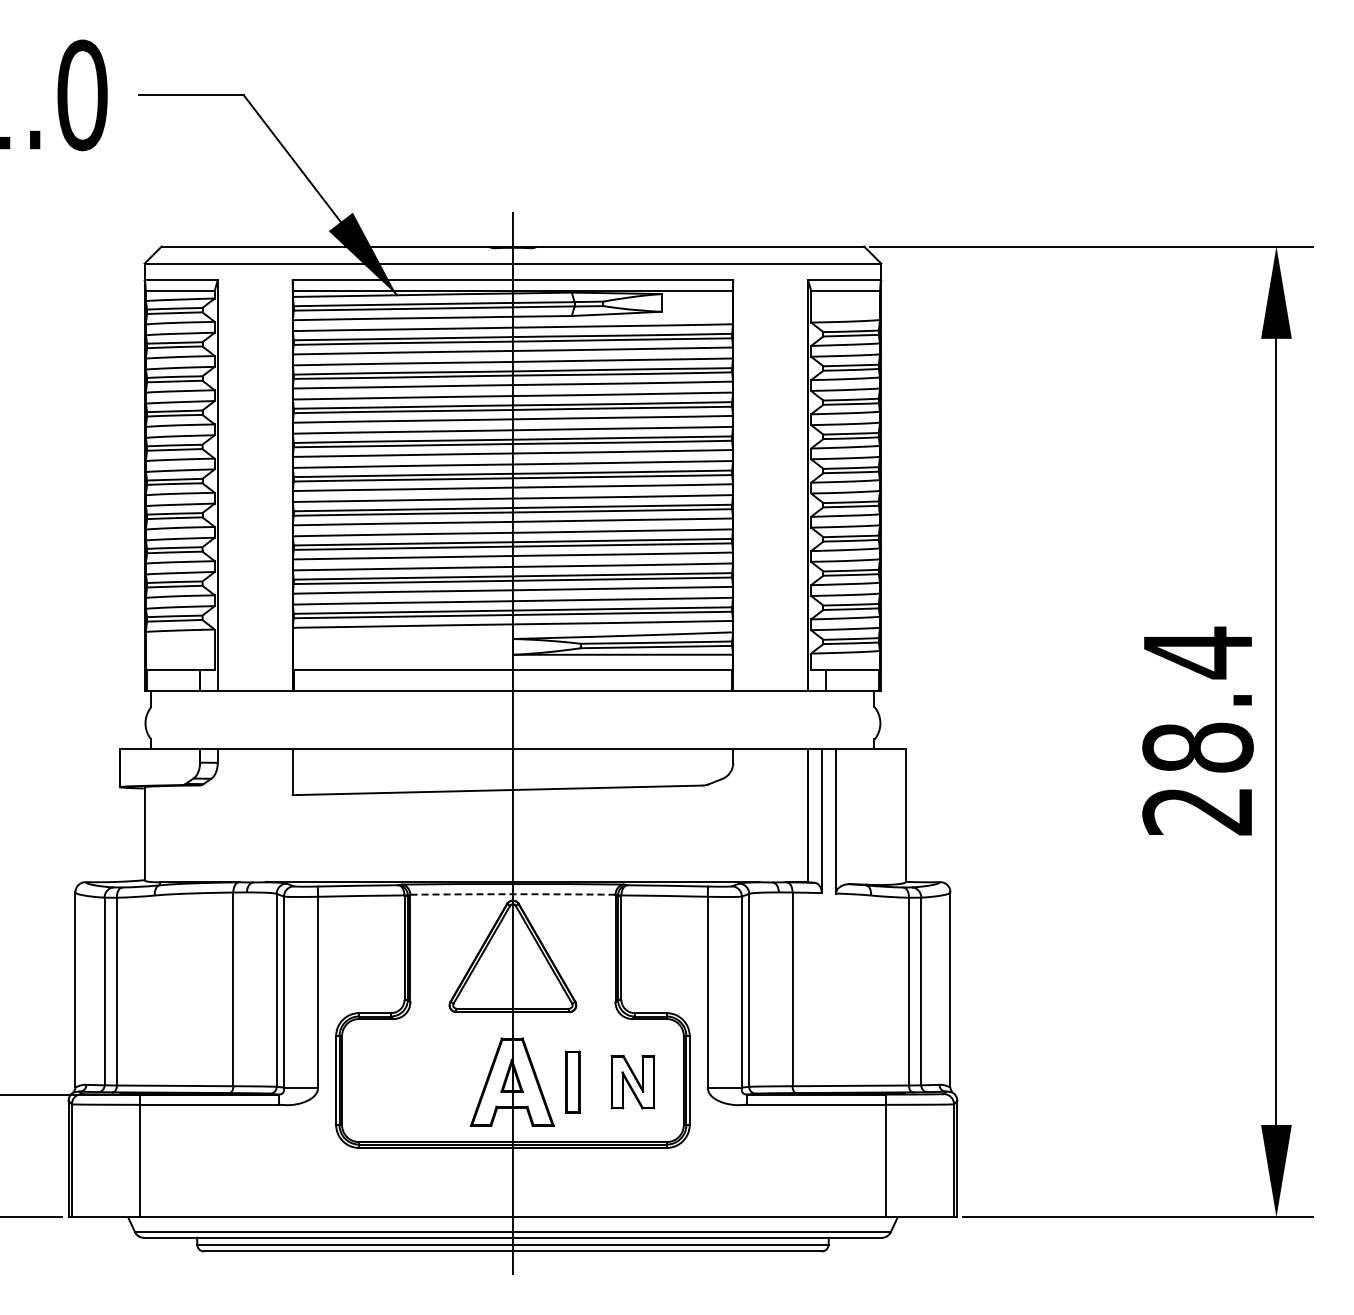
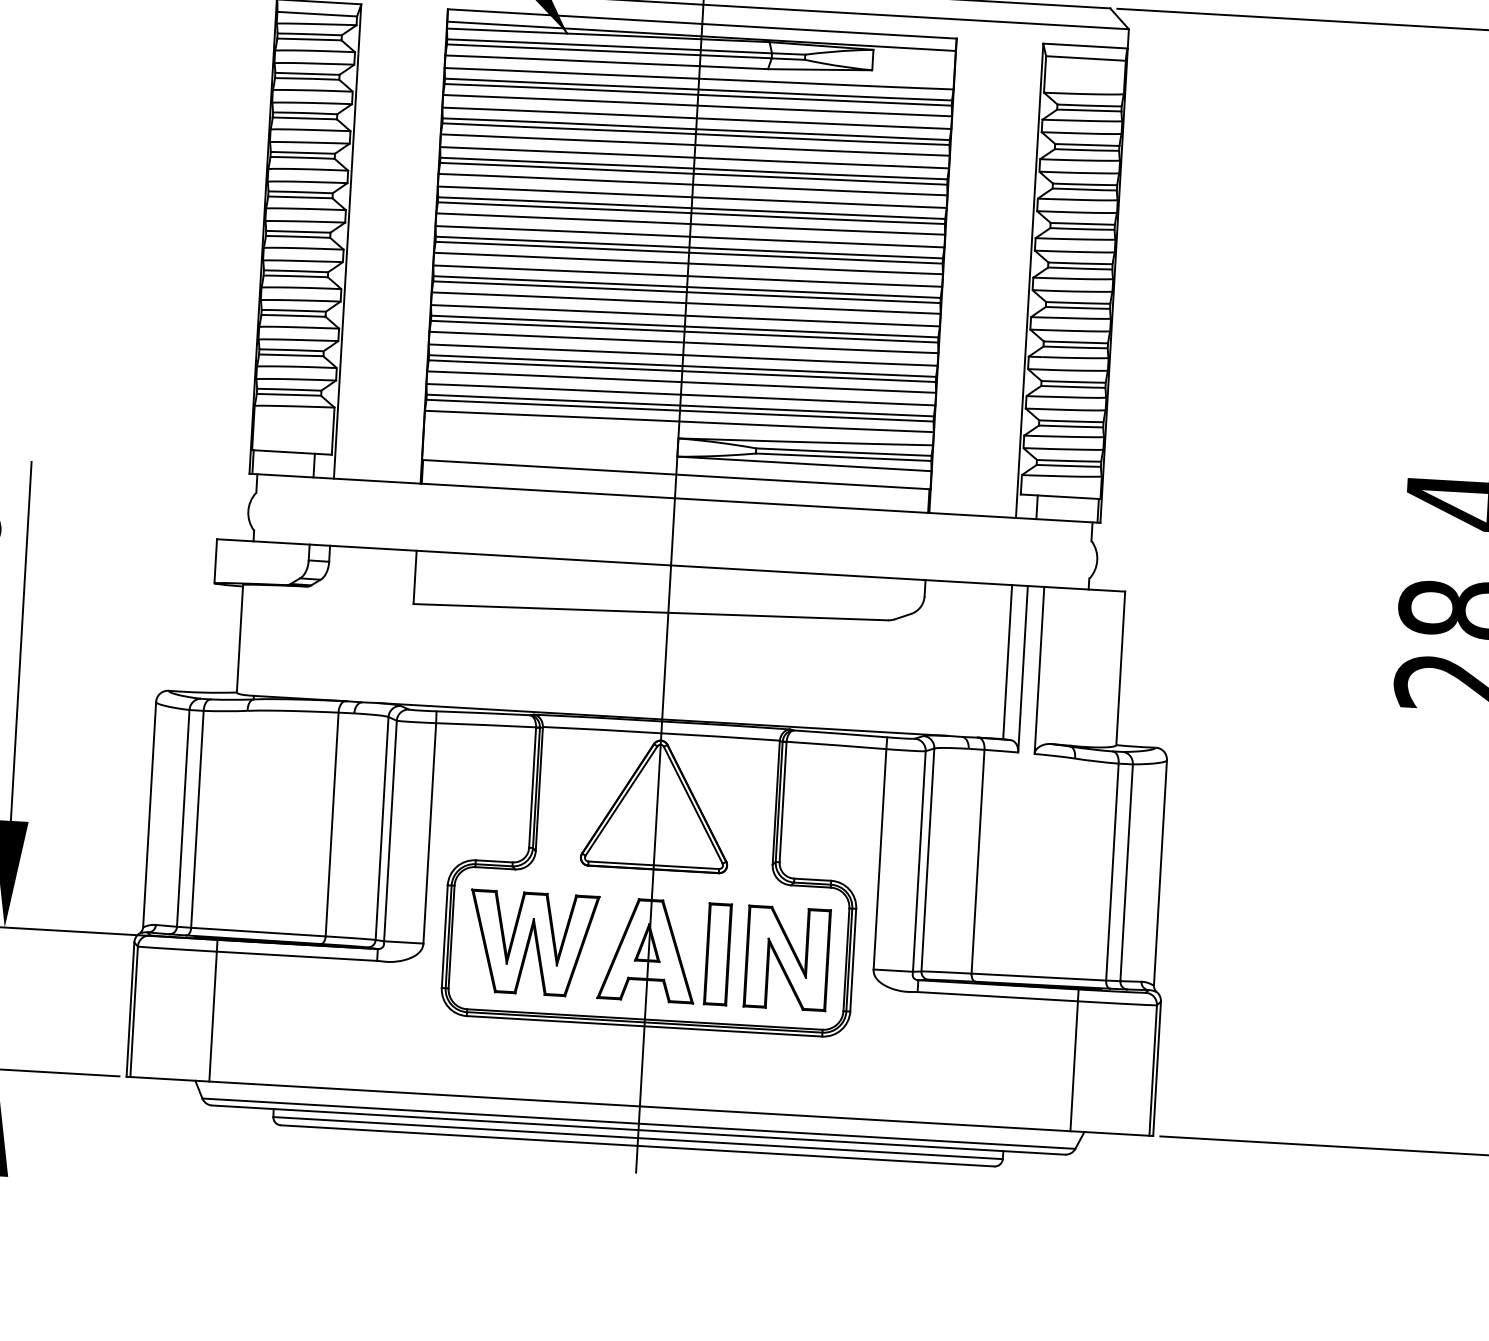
arc: (512, 894) -> (660, 733), dashed -> solid
part: (412, 1081) -> (532, 942), added
part: (572, 1081) -> (717, 953), size x1.43
part: (632, 1081) -> (787, 957), size x1.67

